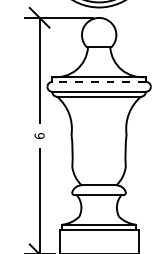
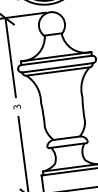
line: (99, 81) -> (56, 60), dashed -> solid
text: (39, 135) -> (17, 106), 6 -> 3

